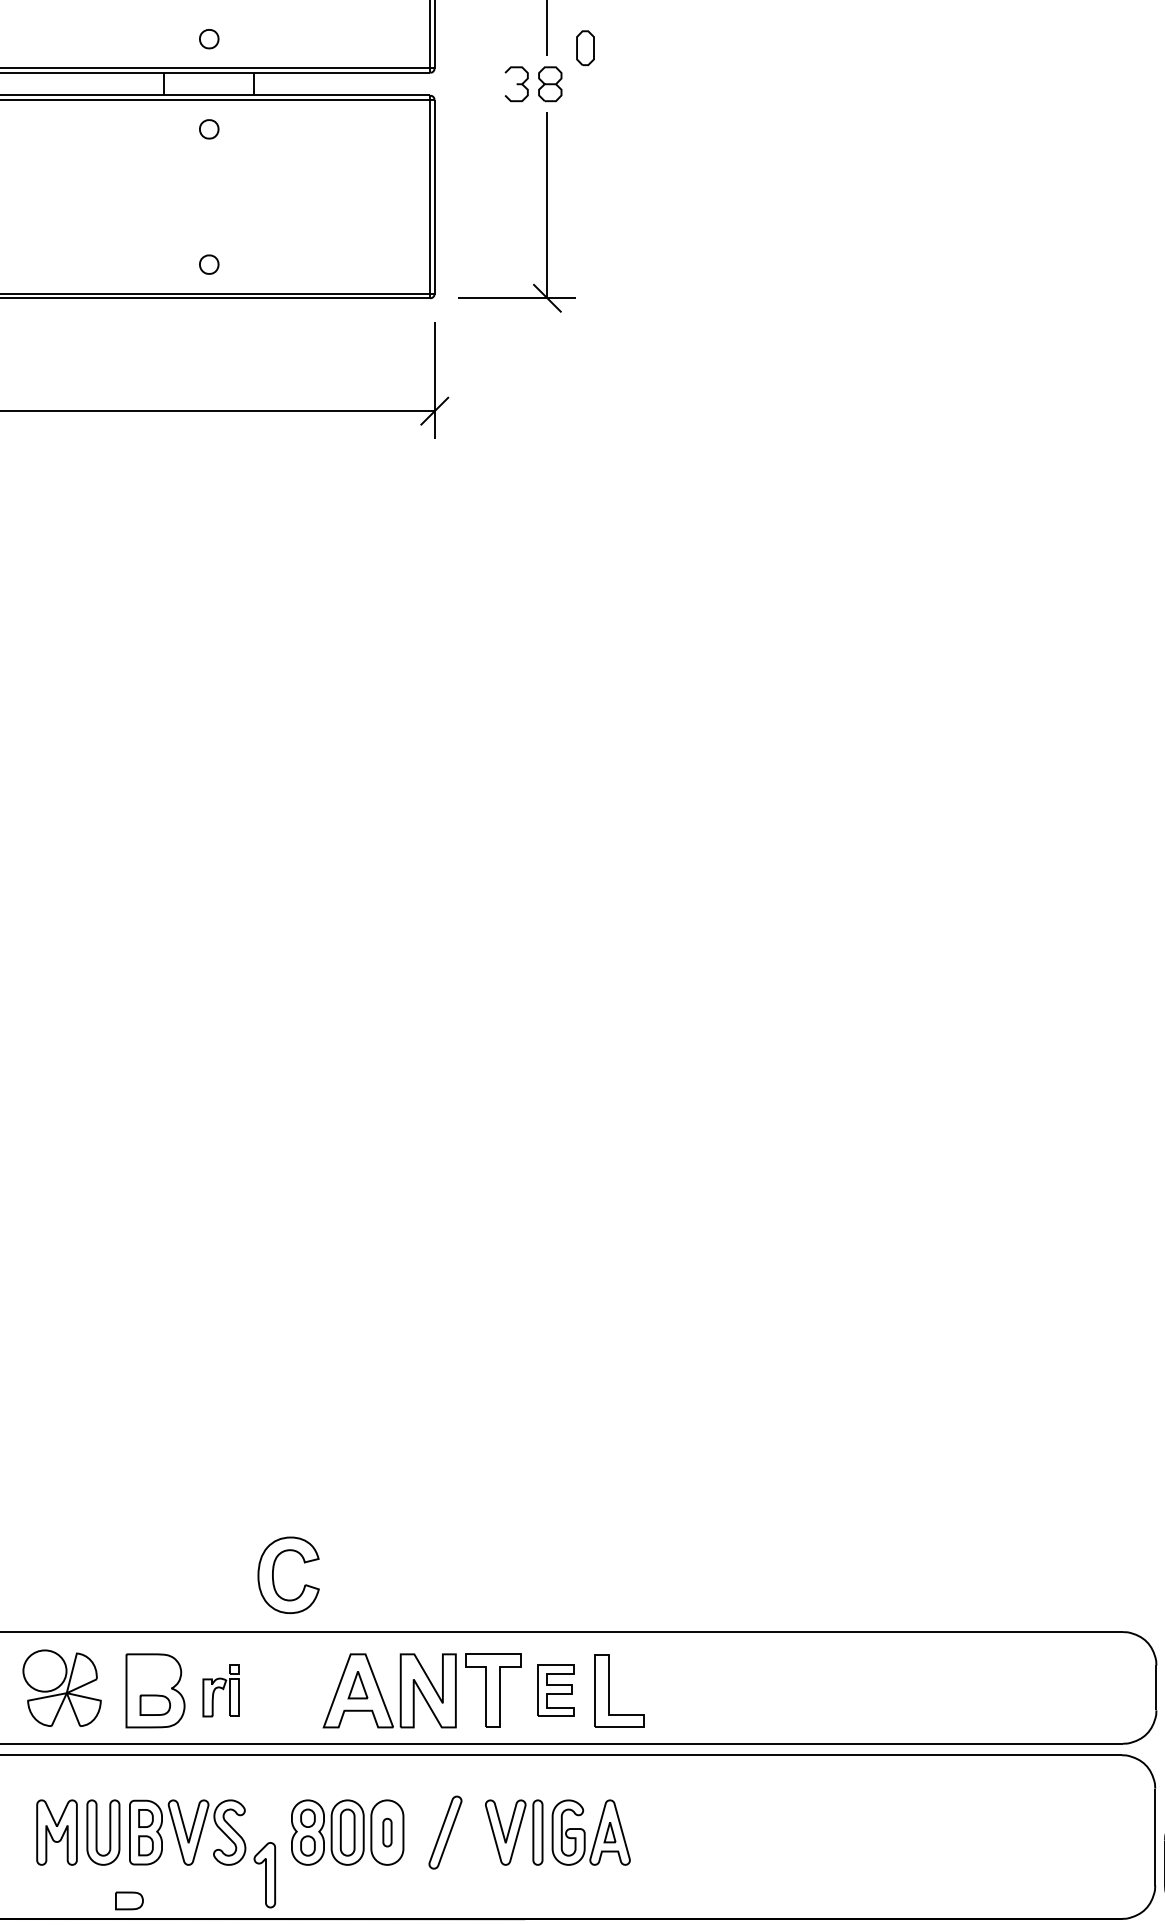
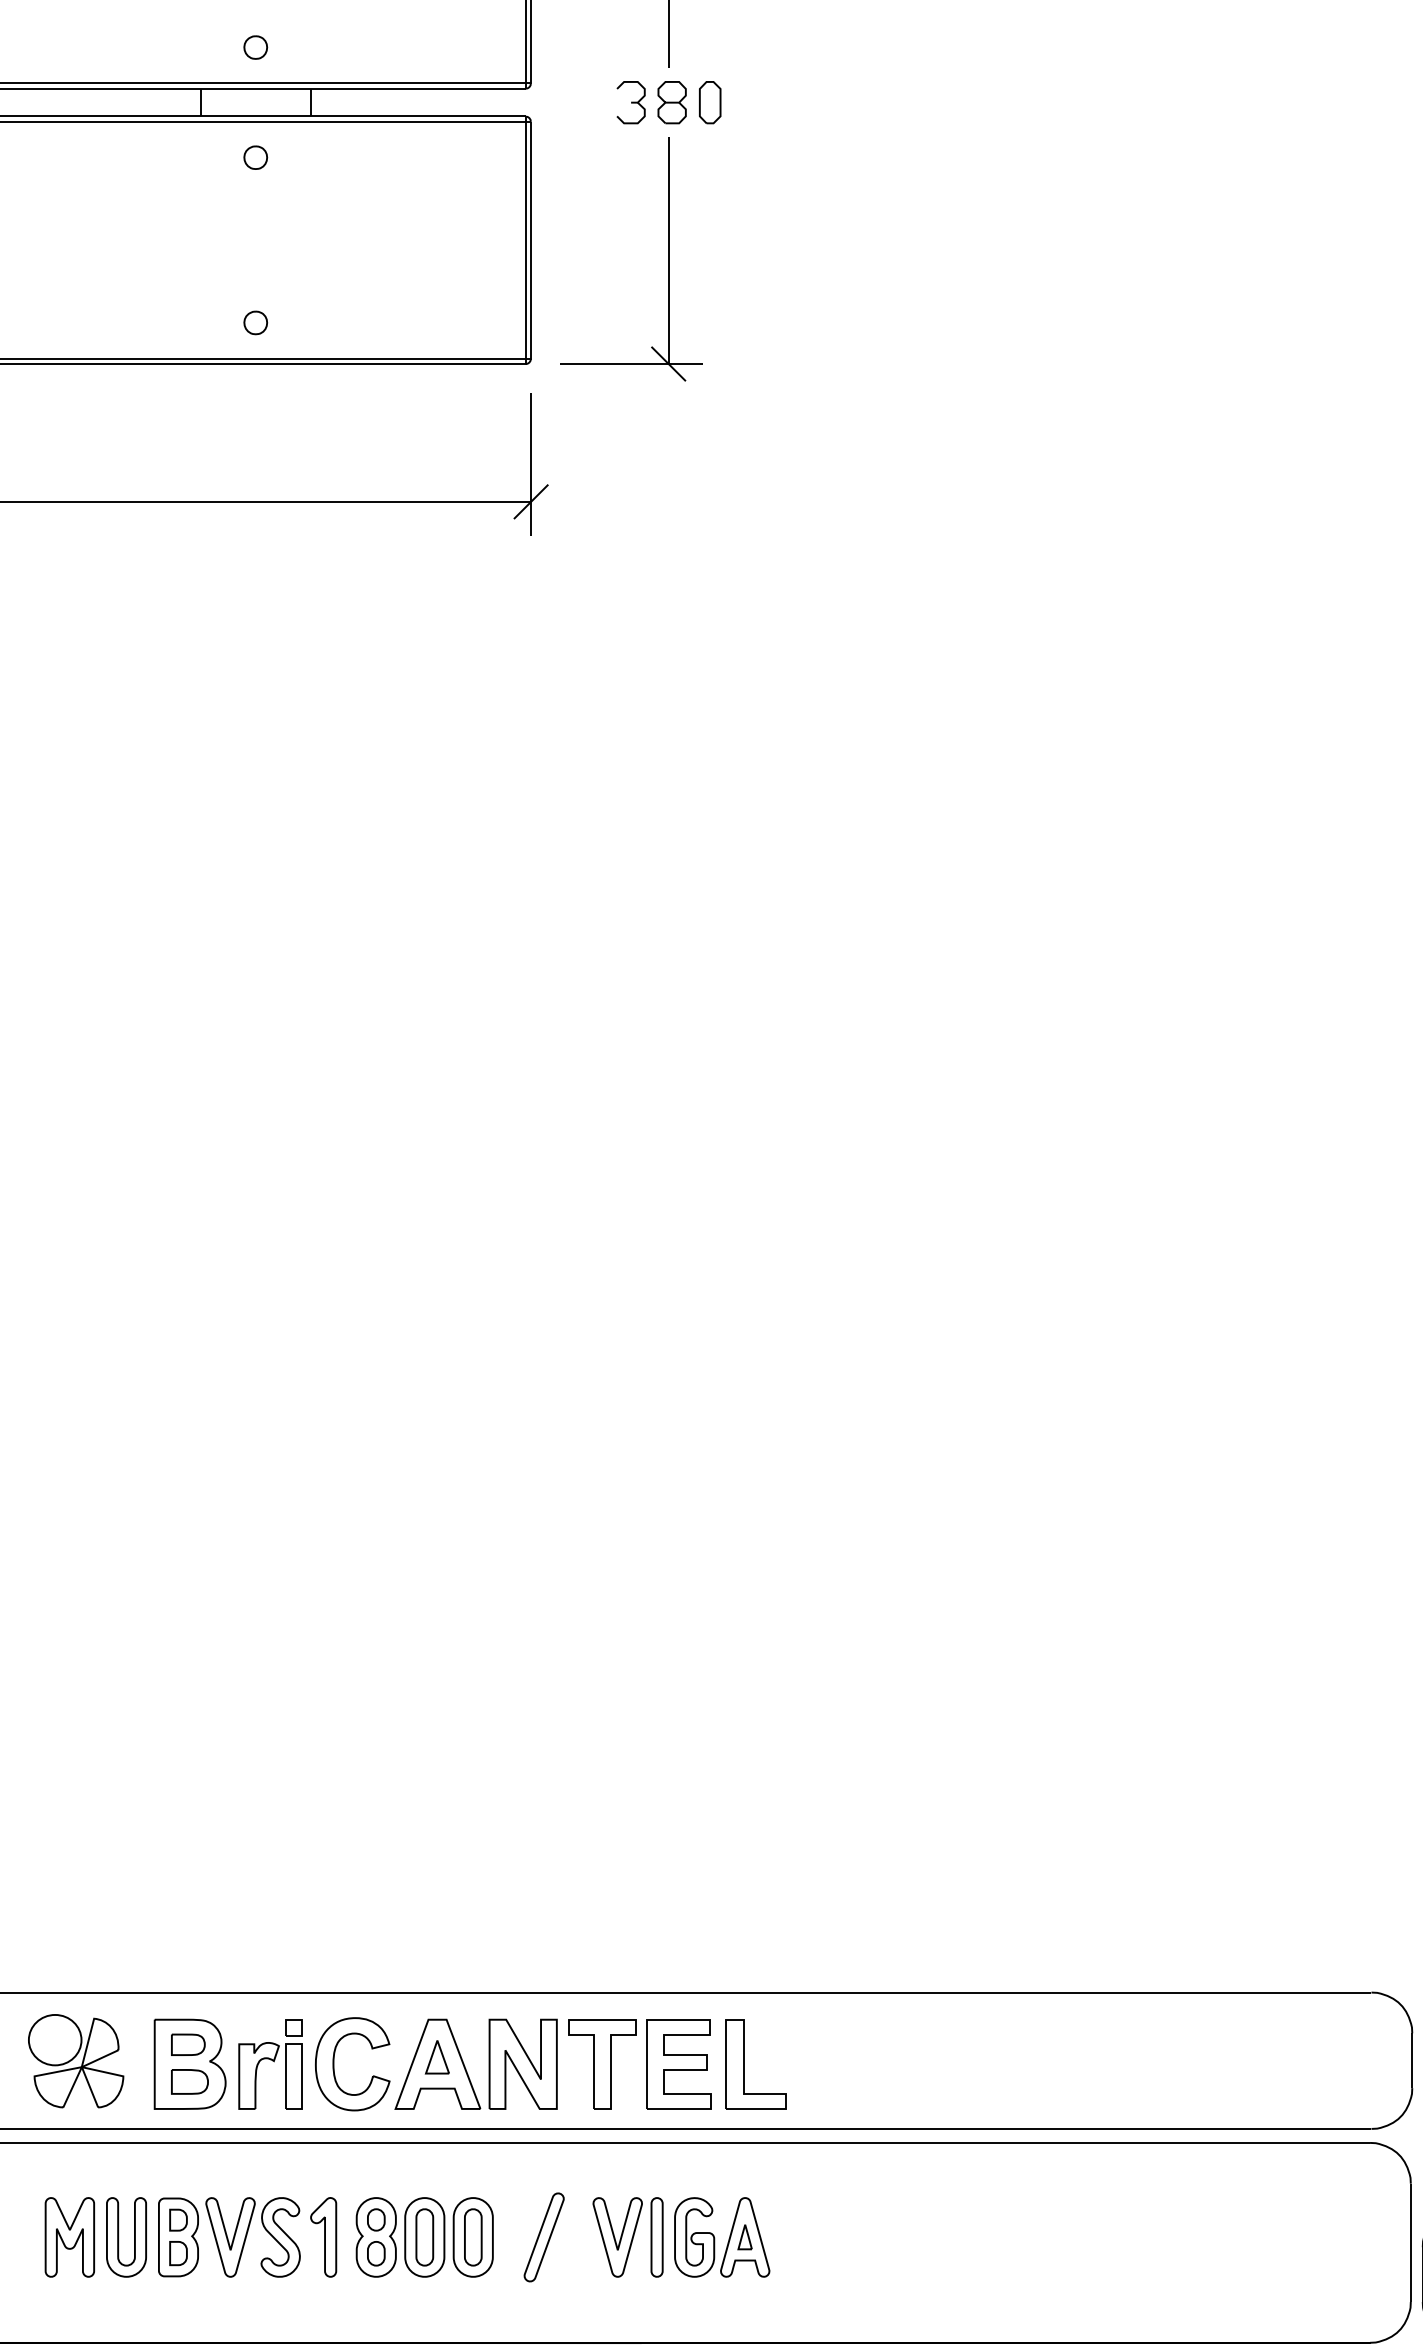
part: (585, 48) -> (710, 102), moved
part: (273, 1575) -> (334, 2064), moved
part: (221, 1691) -> (270, 2064), size x1.43
part: (555, 1691) -> (678, 2064), size x1.43
part: (387, 1832) -> (473, 2237), size x1.67
part: (264, 1875) -> (323, 2237), moved
part: (129, 1900) -> (188, 2044), moved

